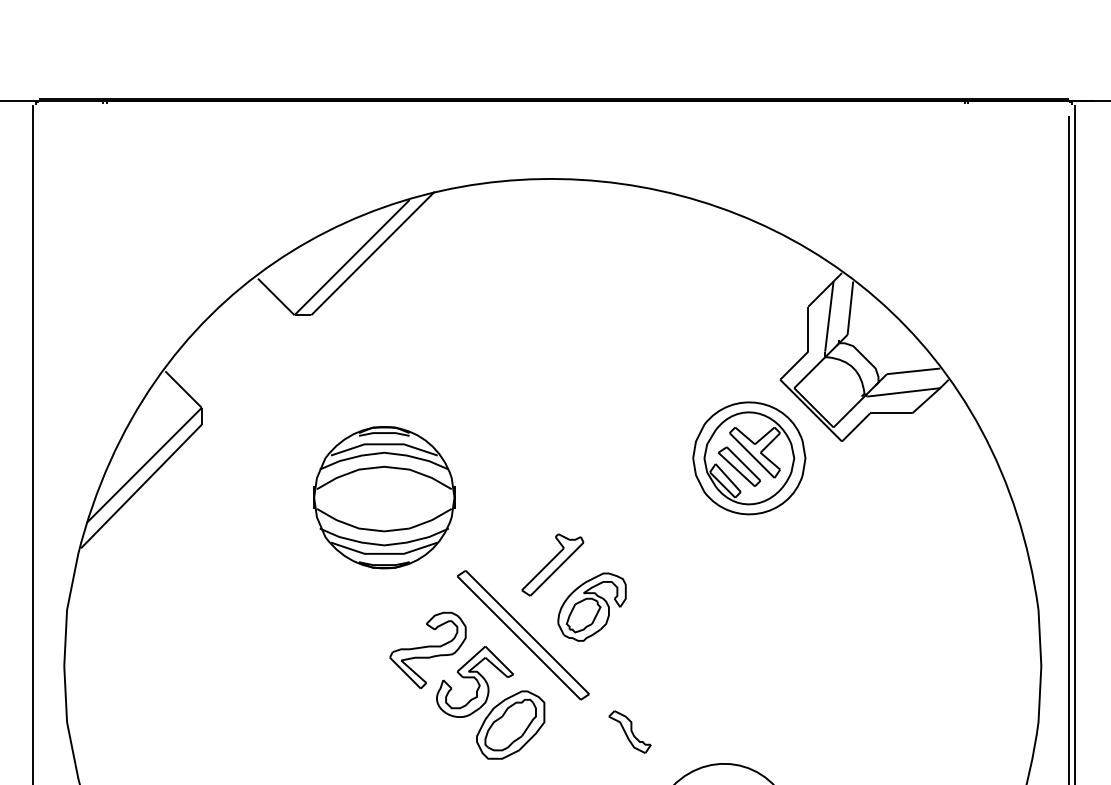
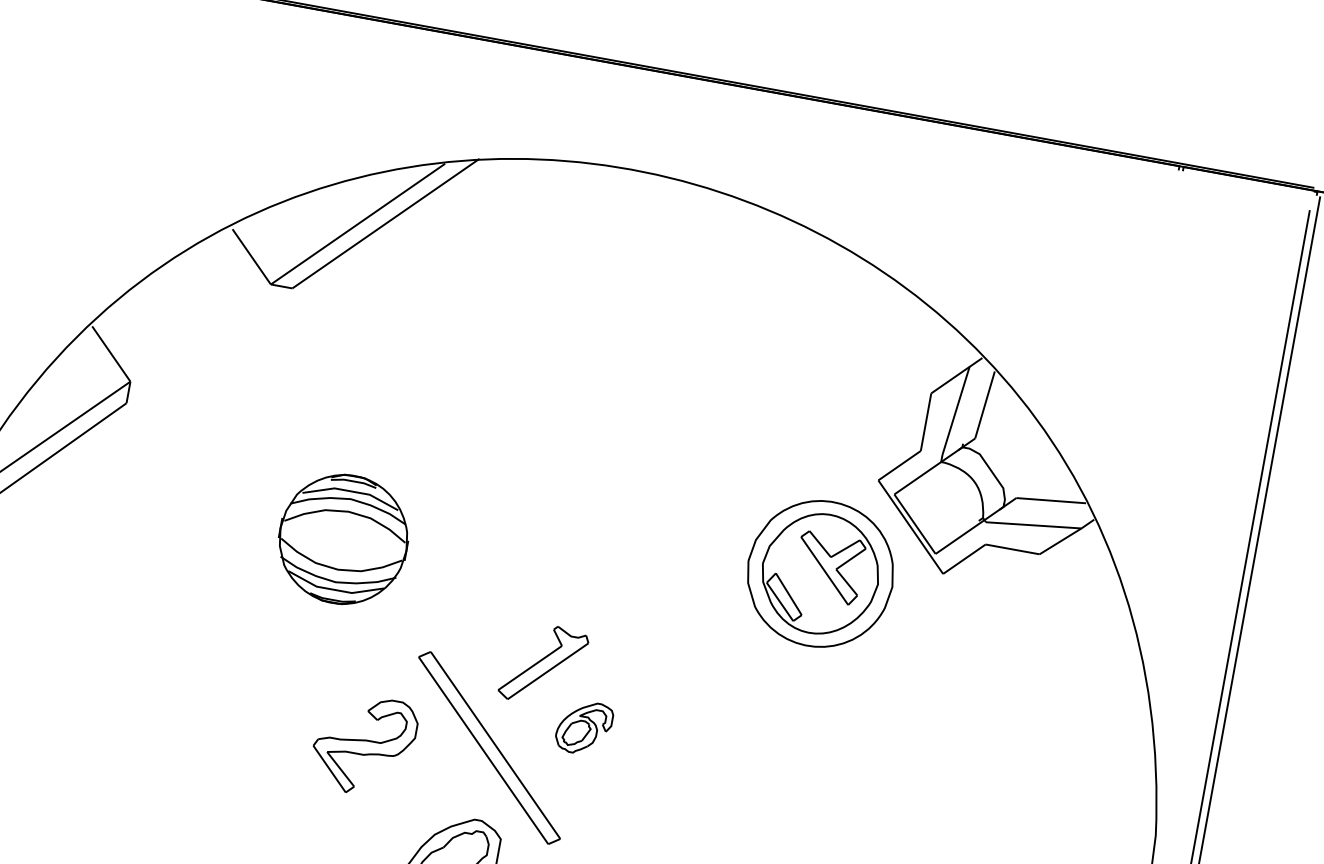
part: (739, 466) -> (805, 582), removed
part: (384, 497) -> (343, 539), size x0.7
part: (591, 606) -> (583, 727), size x0.6
part: (474, 681) -> (416, 795), removed

